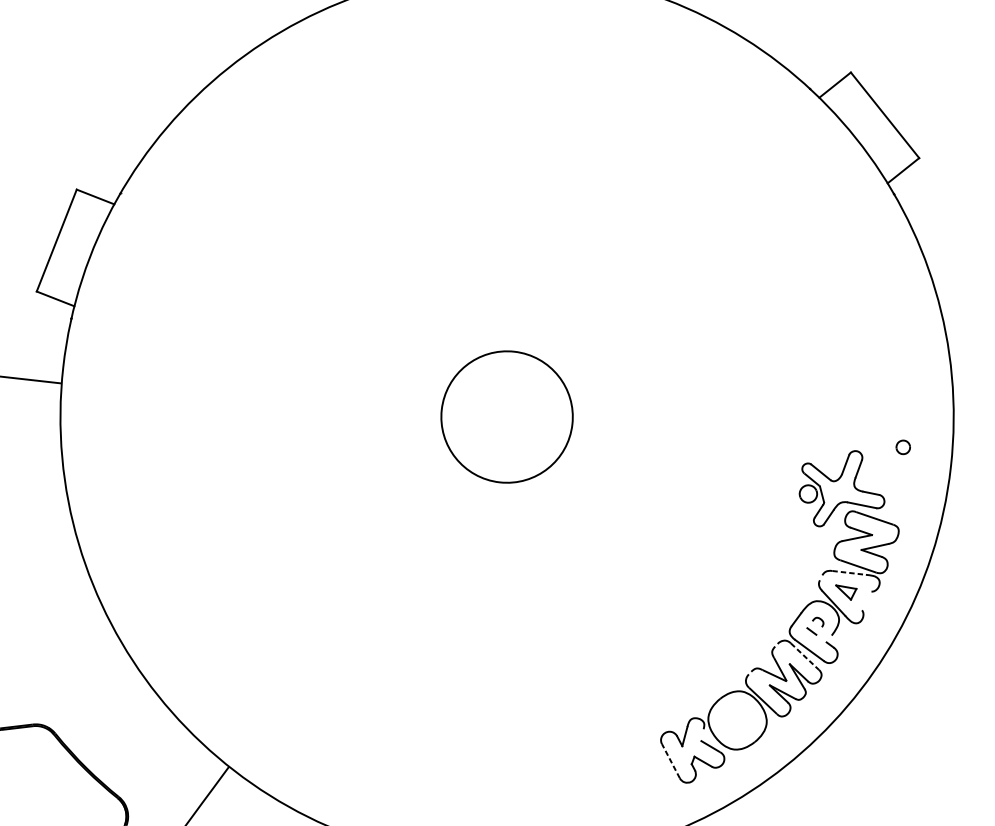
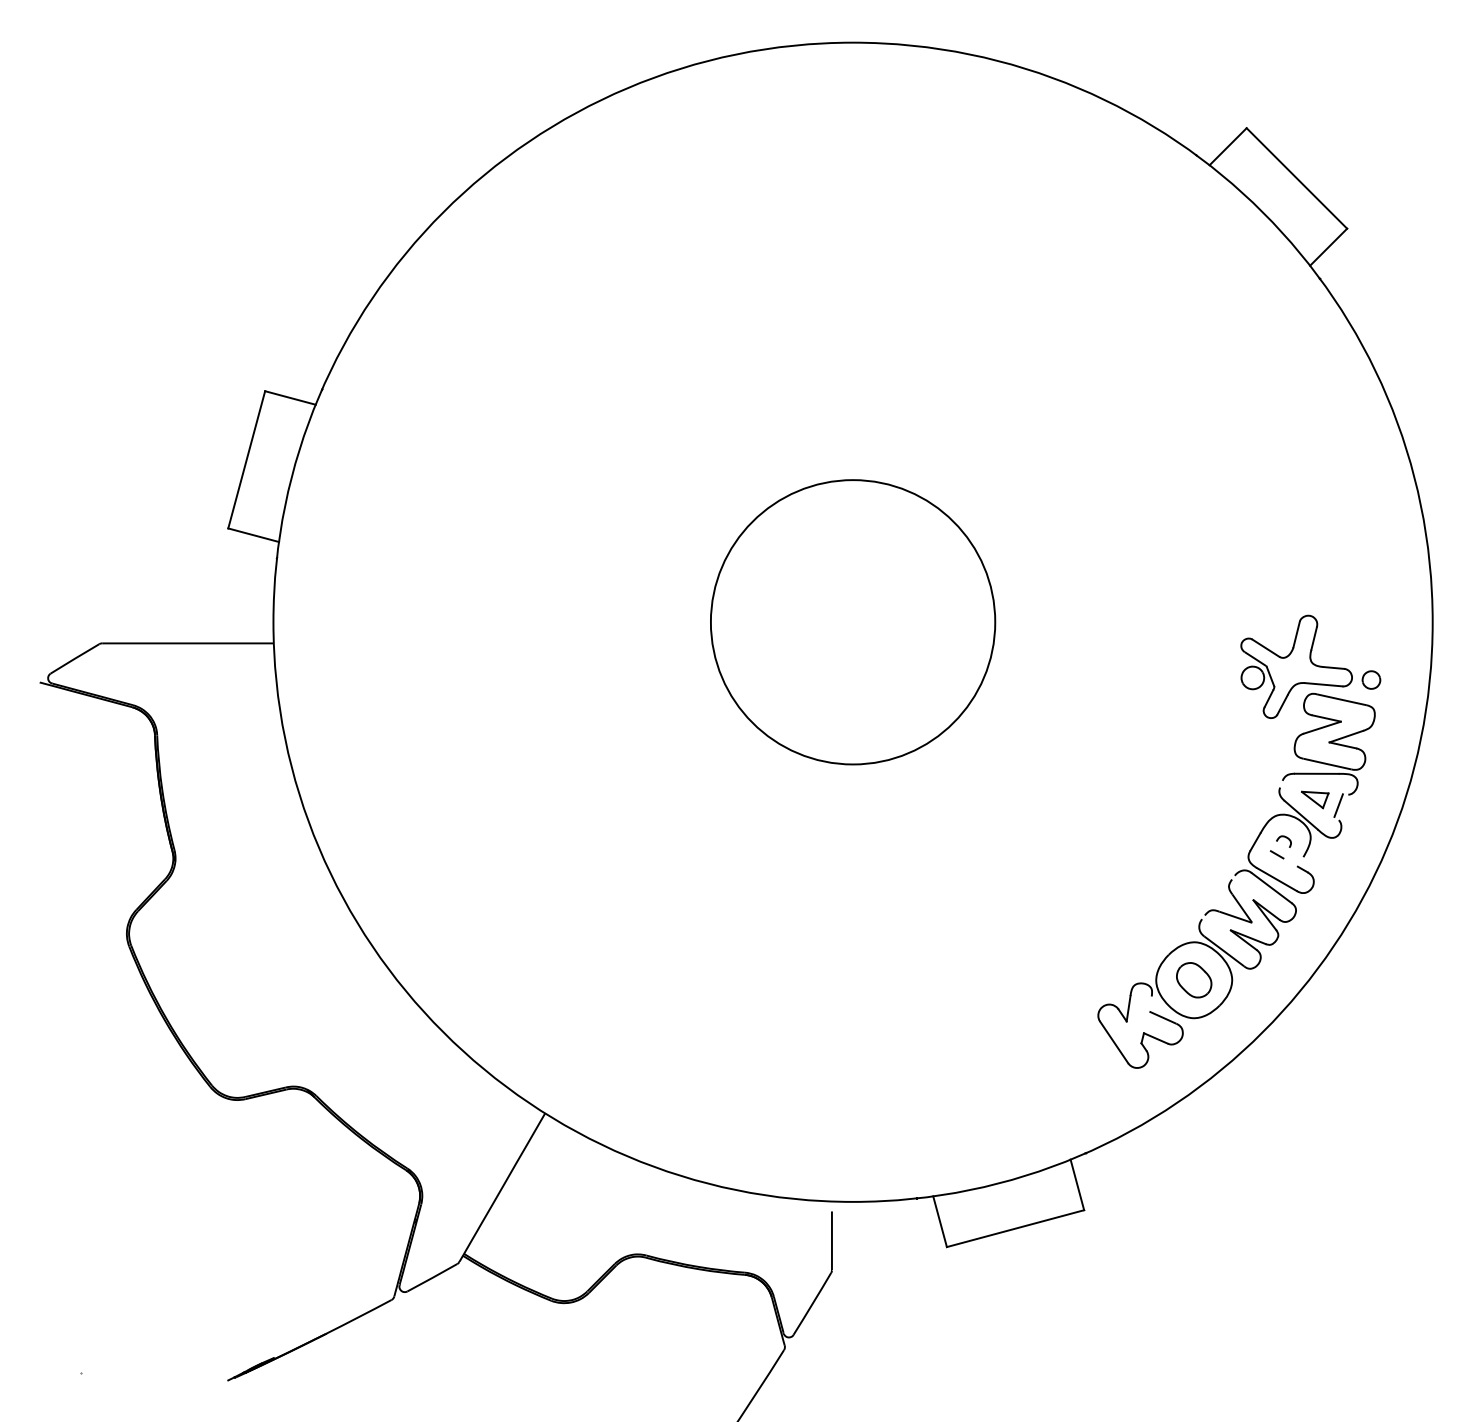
circle: (506, 417) -> (852, 622), size x1.67
part: (903, 446) -> (1371, 679), moved
line: (848, 572) -> (1316, 773), dashed -> solid
line: (863, 599) -> (1338, 805), added
line: (804, 656) -> (1271, 888), dashed -> solid
part: (737, 720) -> (1194, 980), added
line: (671, 761) -> (1114, 1042), dashed -> solid

